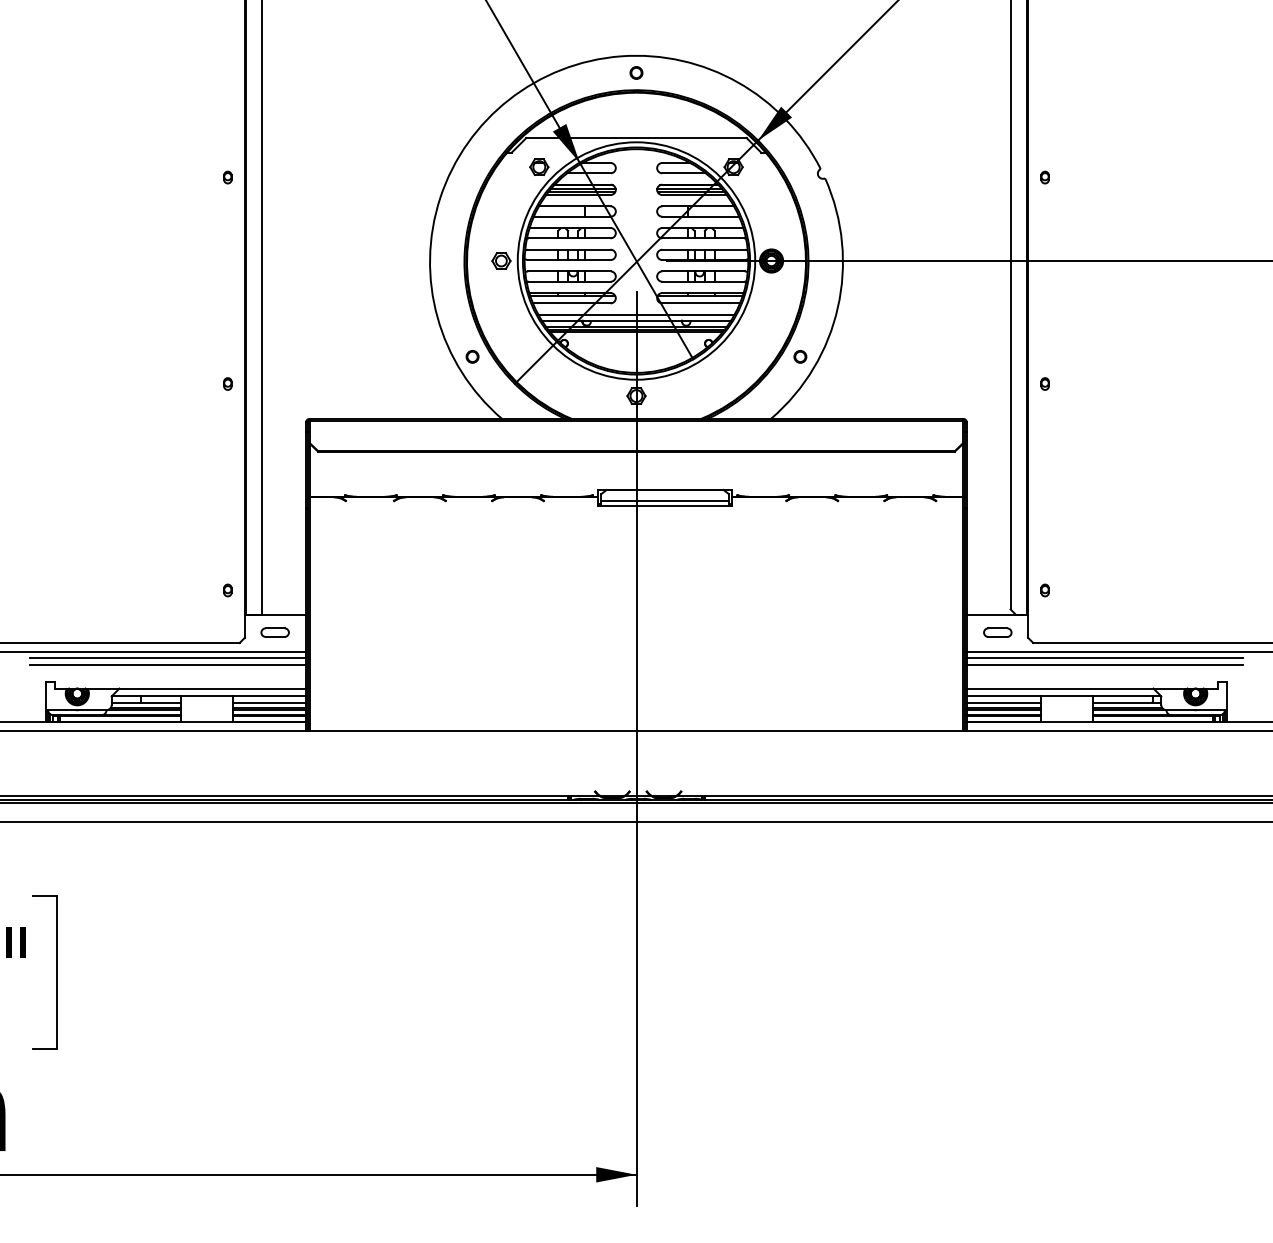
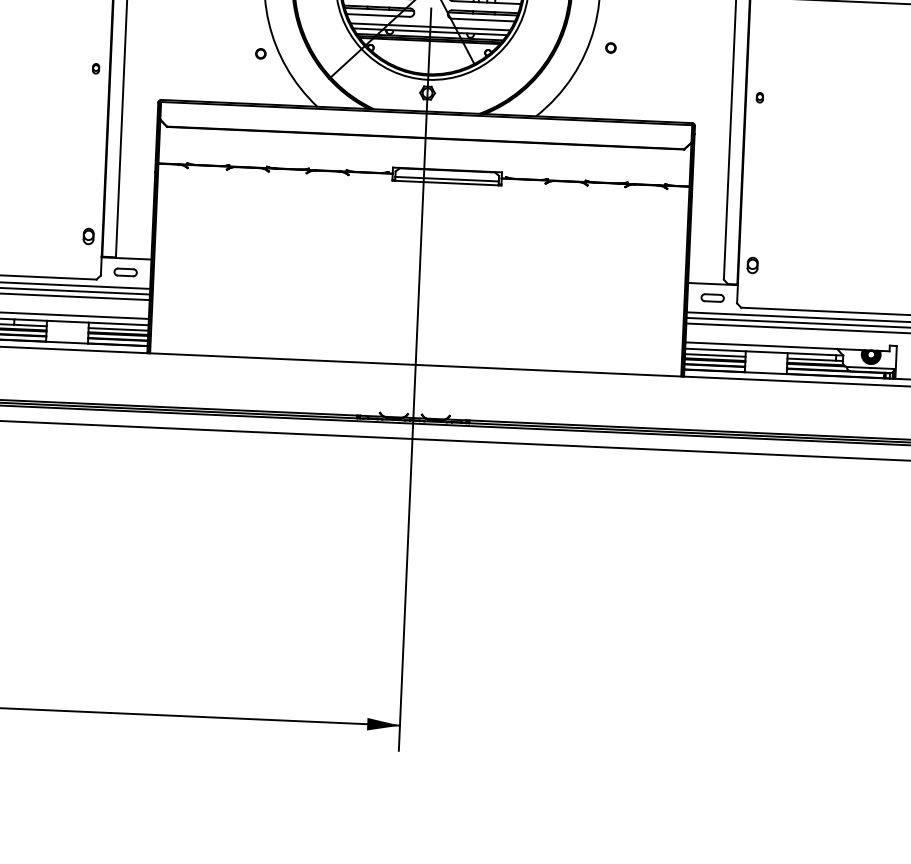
circle: (472, 356) -> (260, 53), moved
circle: (800, 356) -> (611, 47), moved
part: (227, 590) -> (88, 236), size x1.6
part: (1044, 590) -> (752, 265), size x1.6

